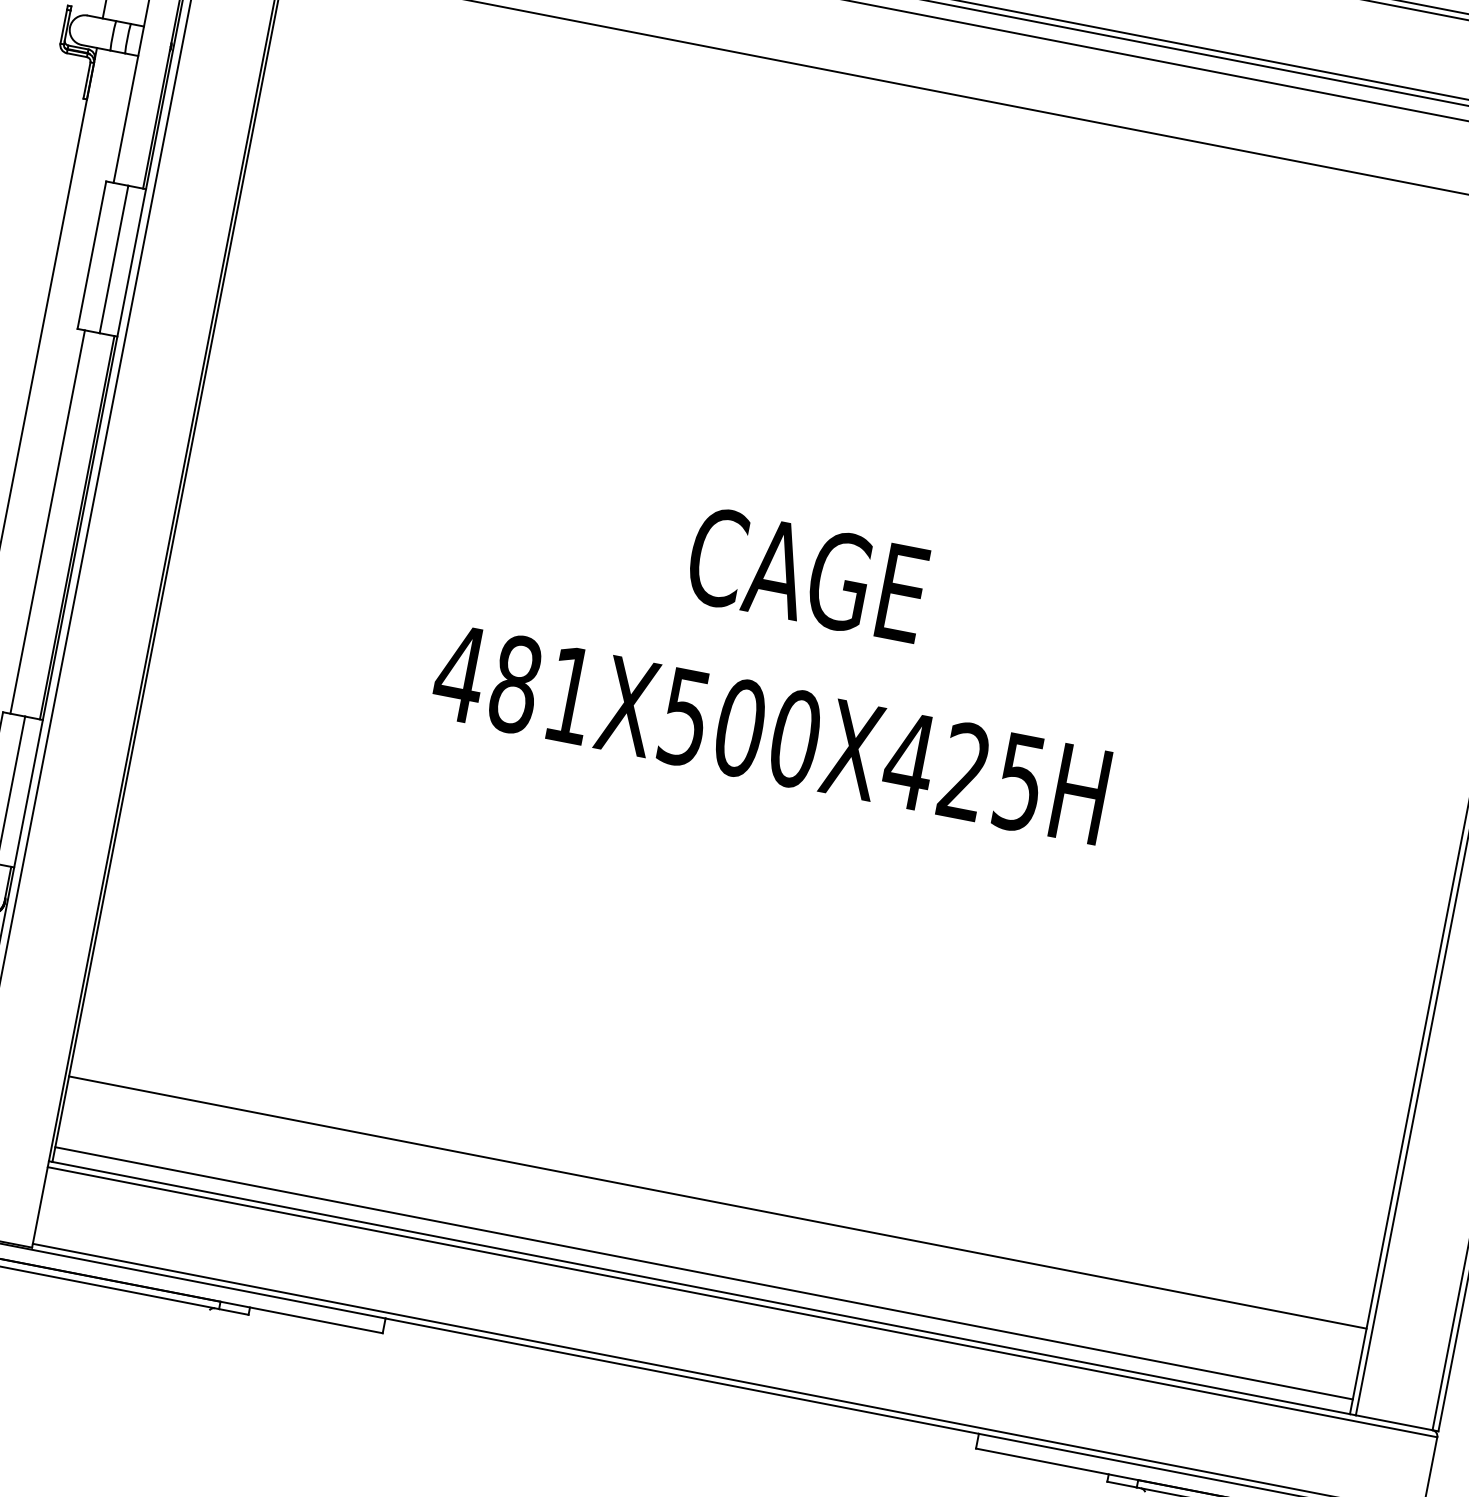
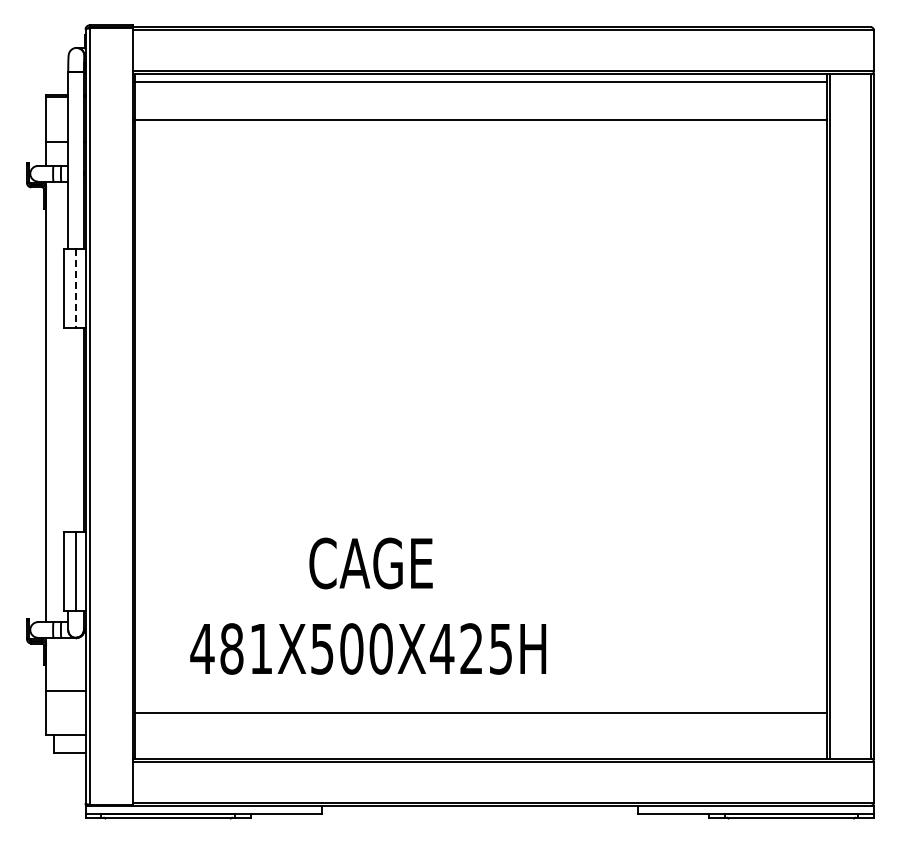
line: (114, 261) -> (76, 289), solid -> dashed
line: (48, 520) -> (68, 429), removed
text: (787, 652) -> (368, 605), moved
line: (703, 1272) -> (480, 750), removed

